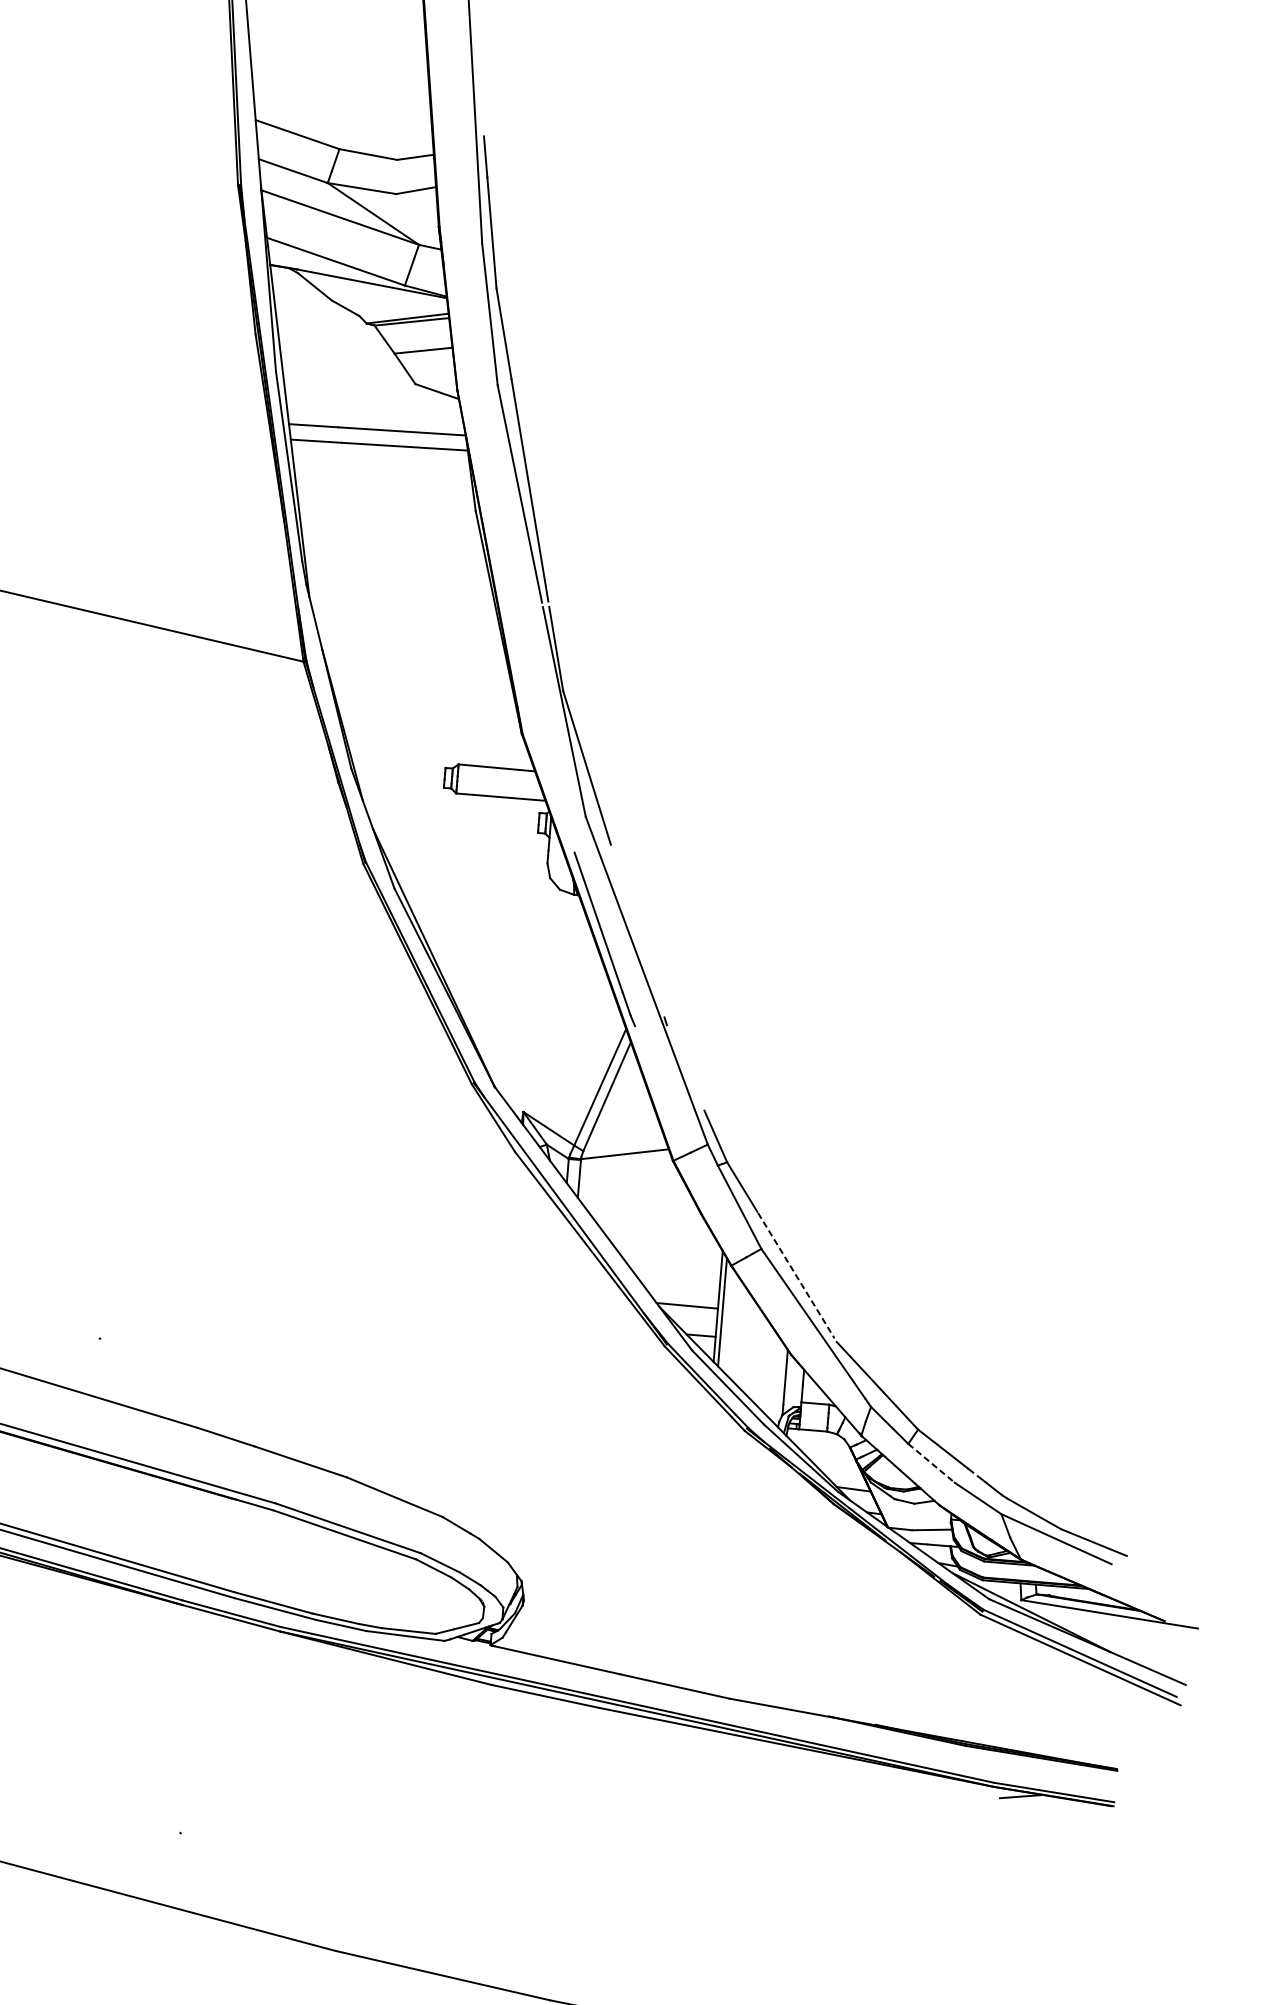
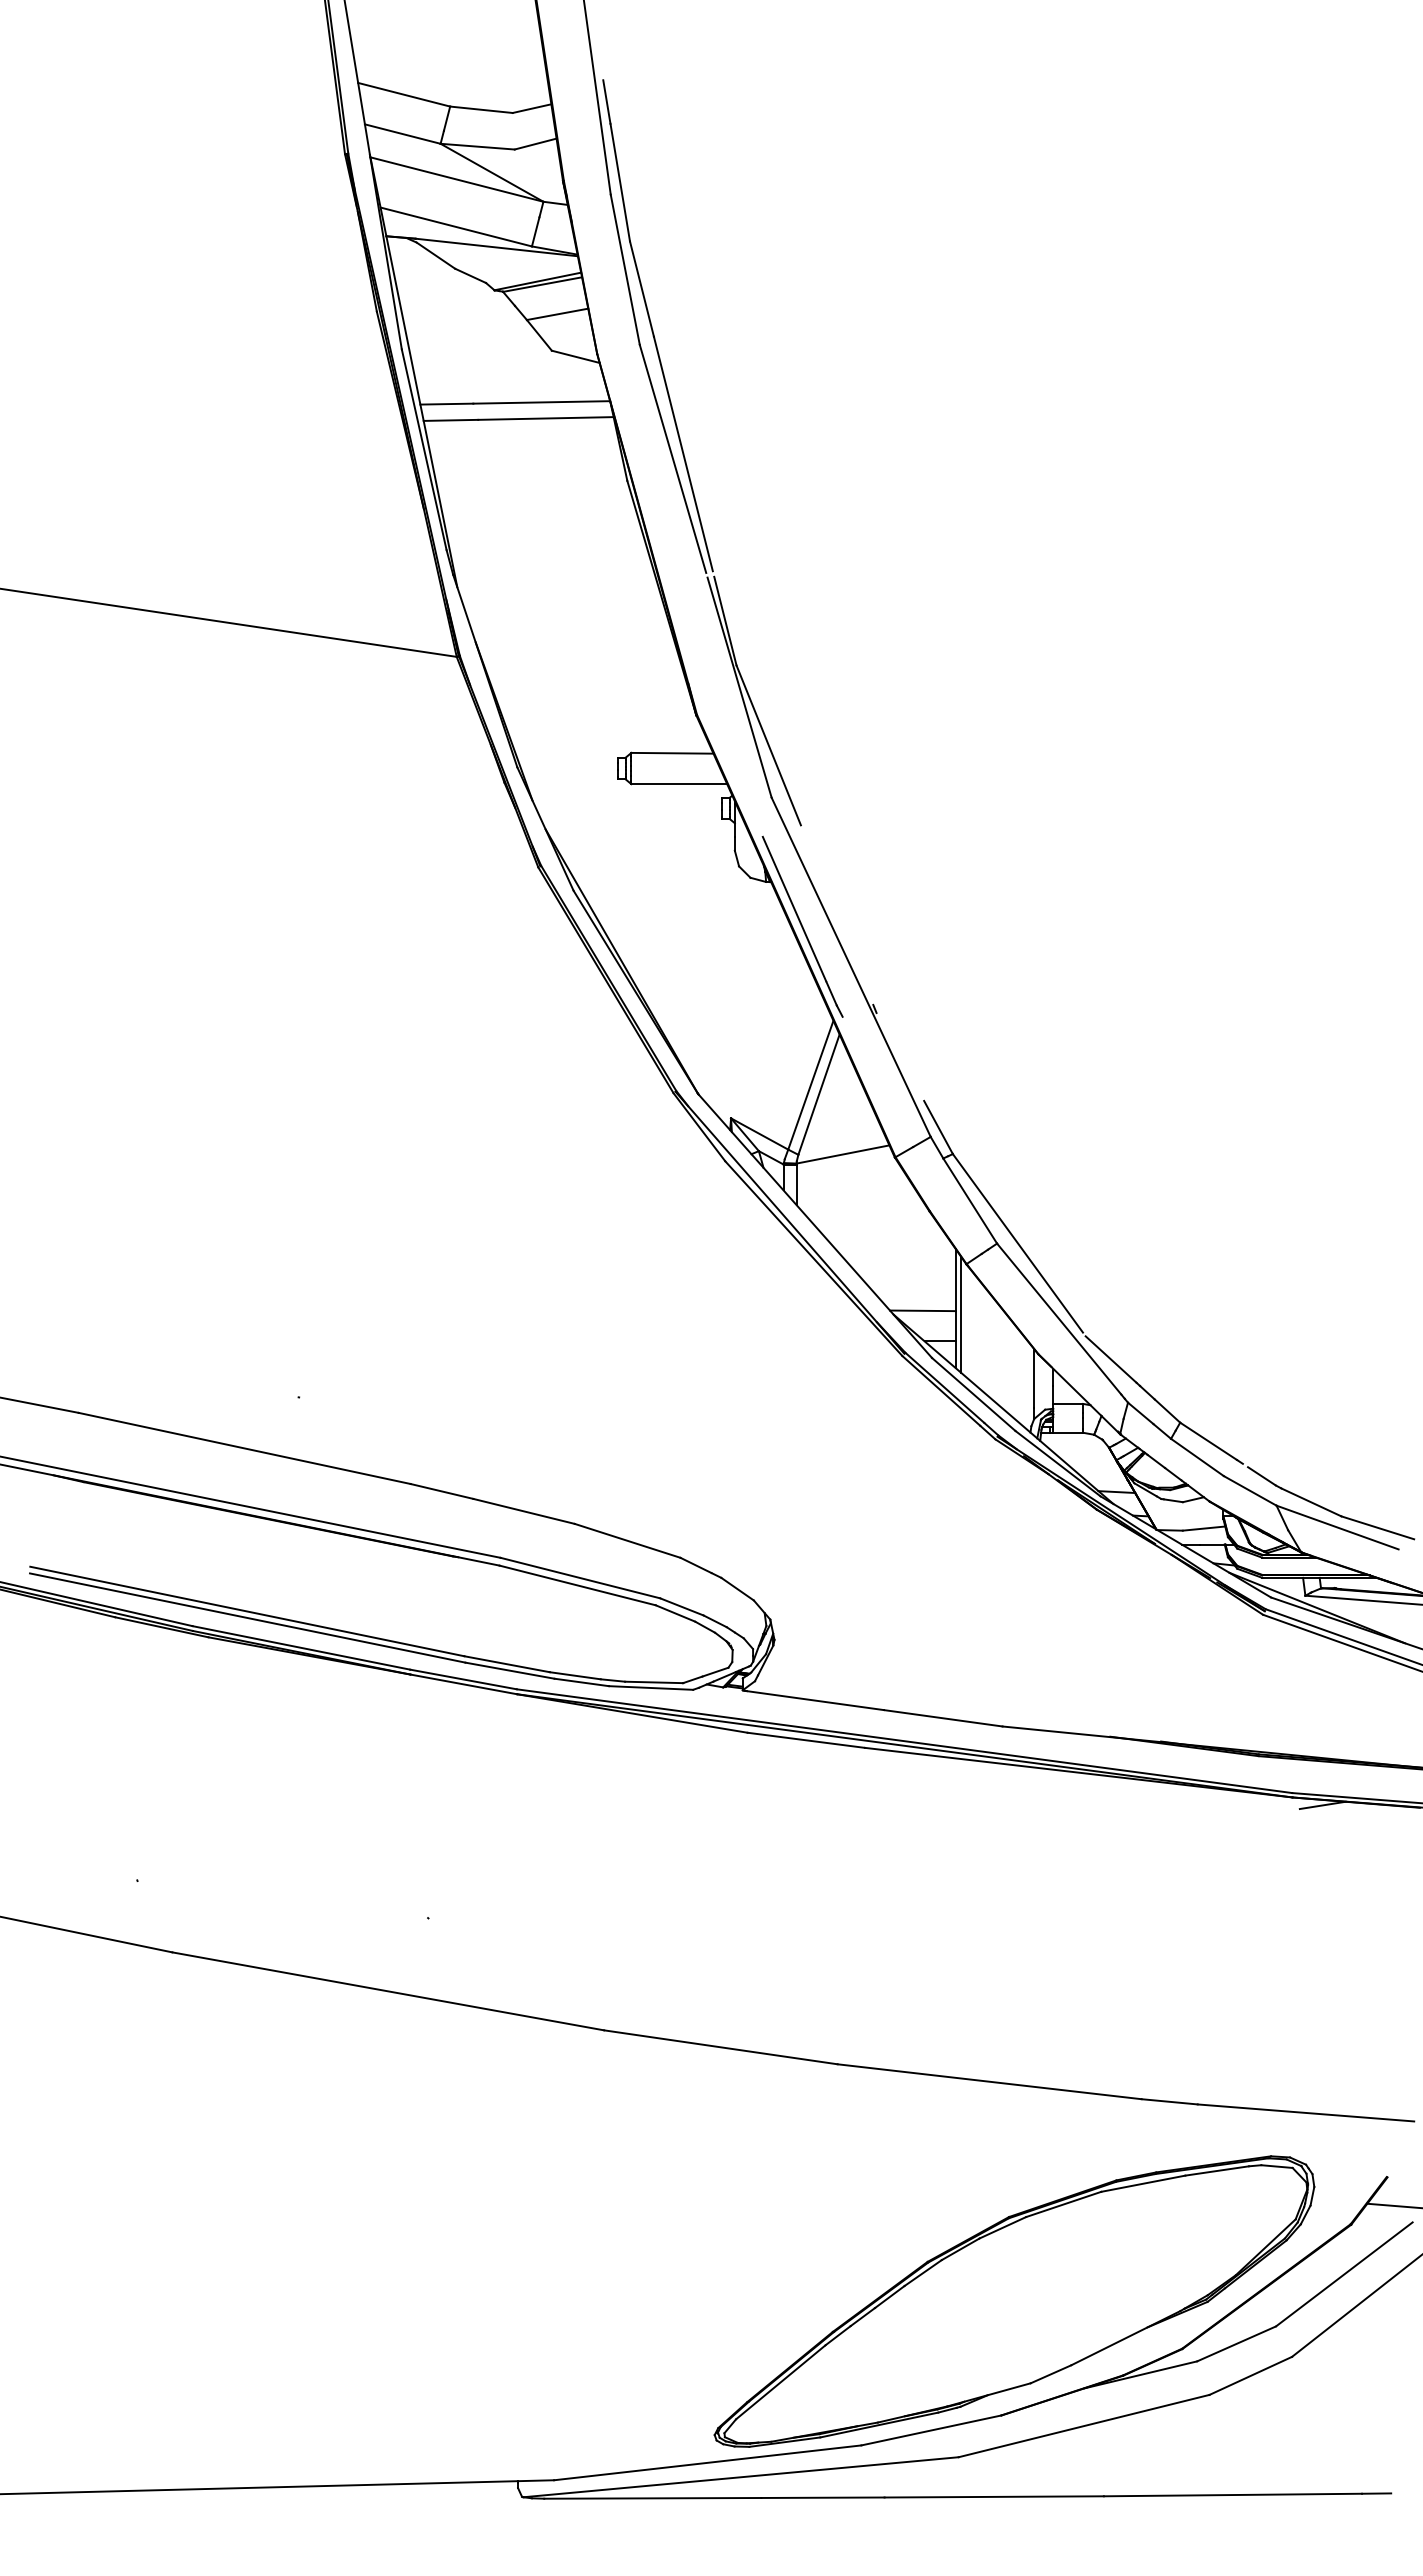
line: (796, 1276) -> (1036, 1269), dashed -> solid
line: (931, 1463) -> (1197, 1457), dashed -> solid

